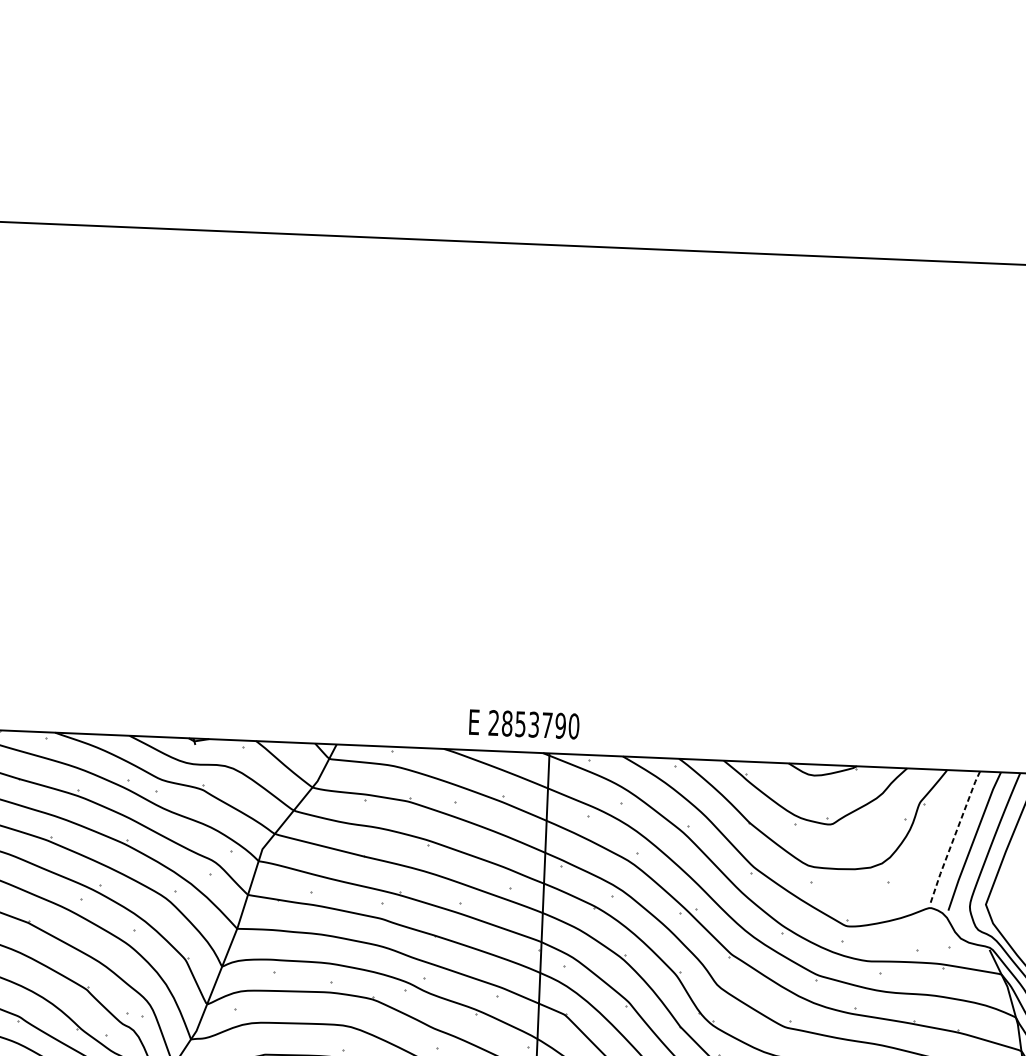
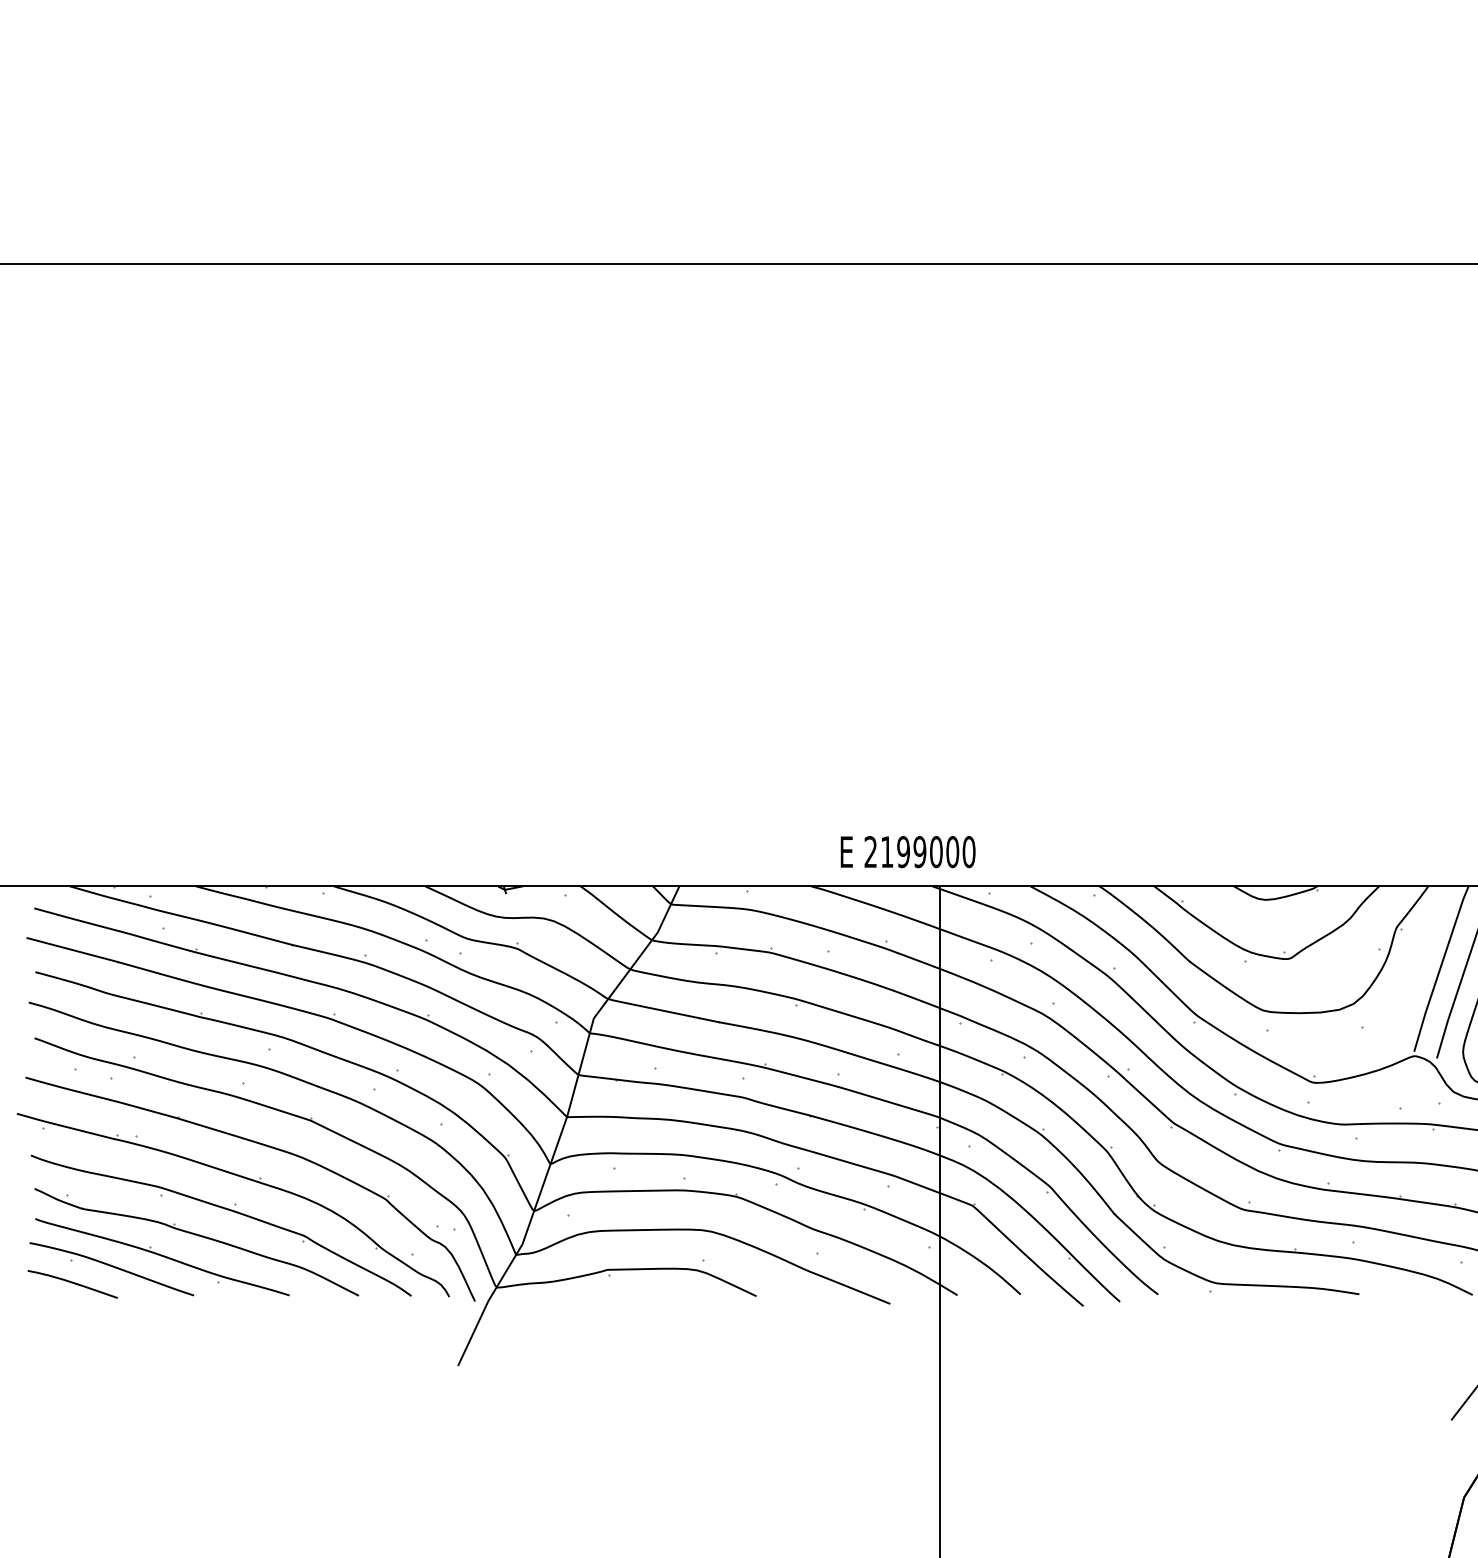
text: (533, 725) -> (919, 852), 2853790 -> 2199000
line: (954, 837) -> (1440, 968), dashed -> solid

